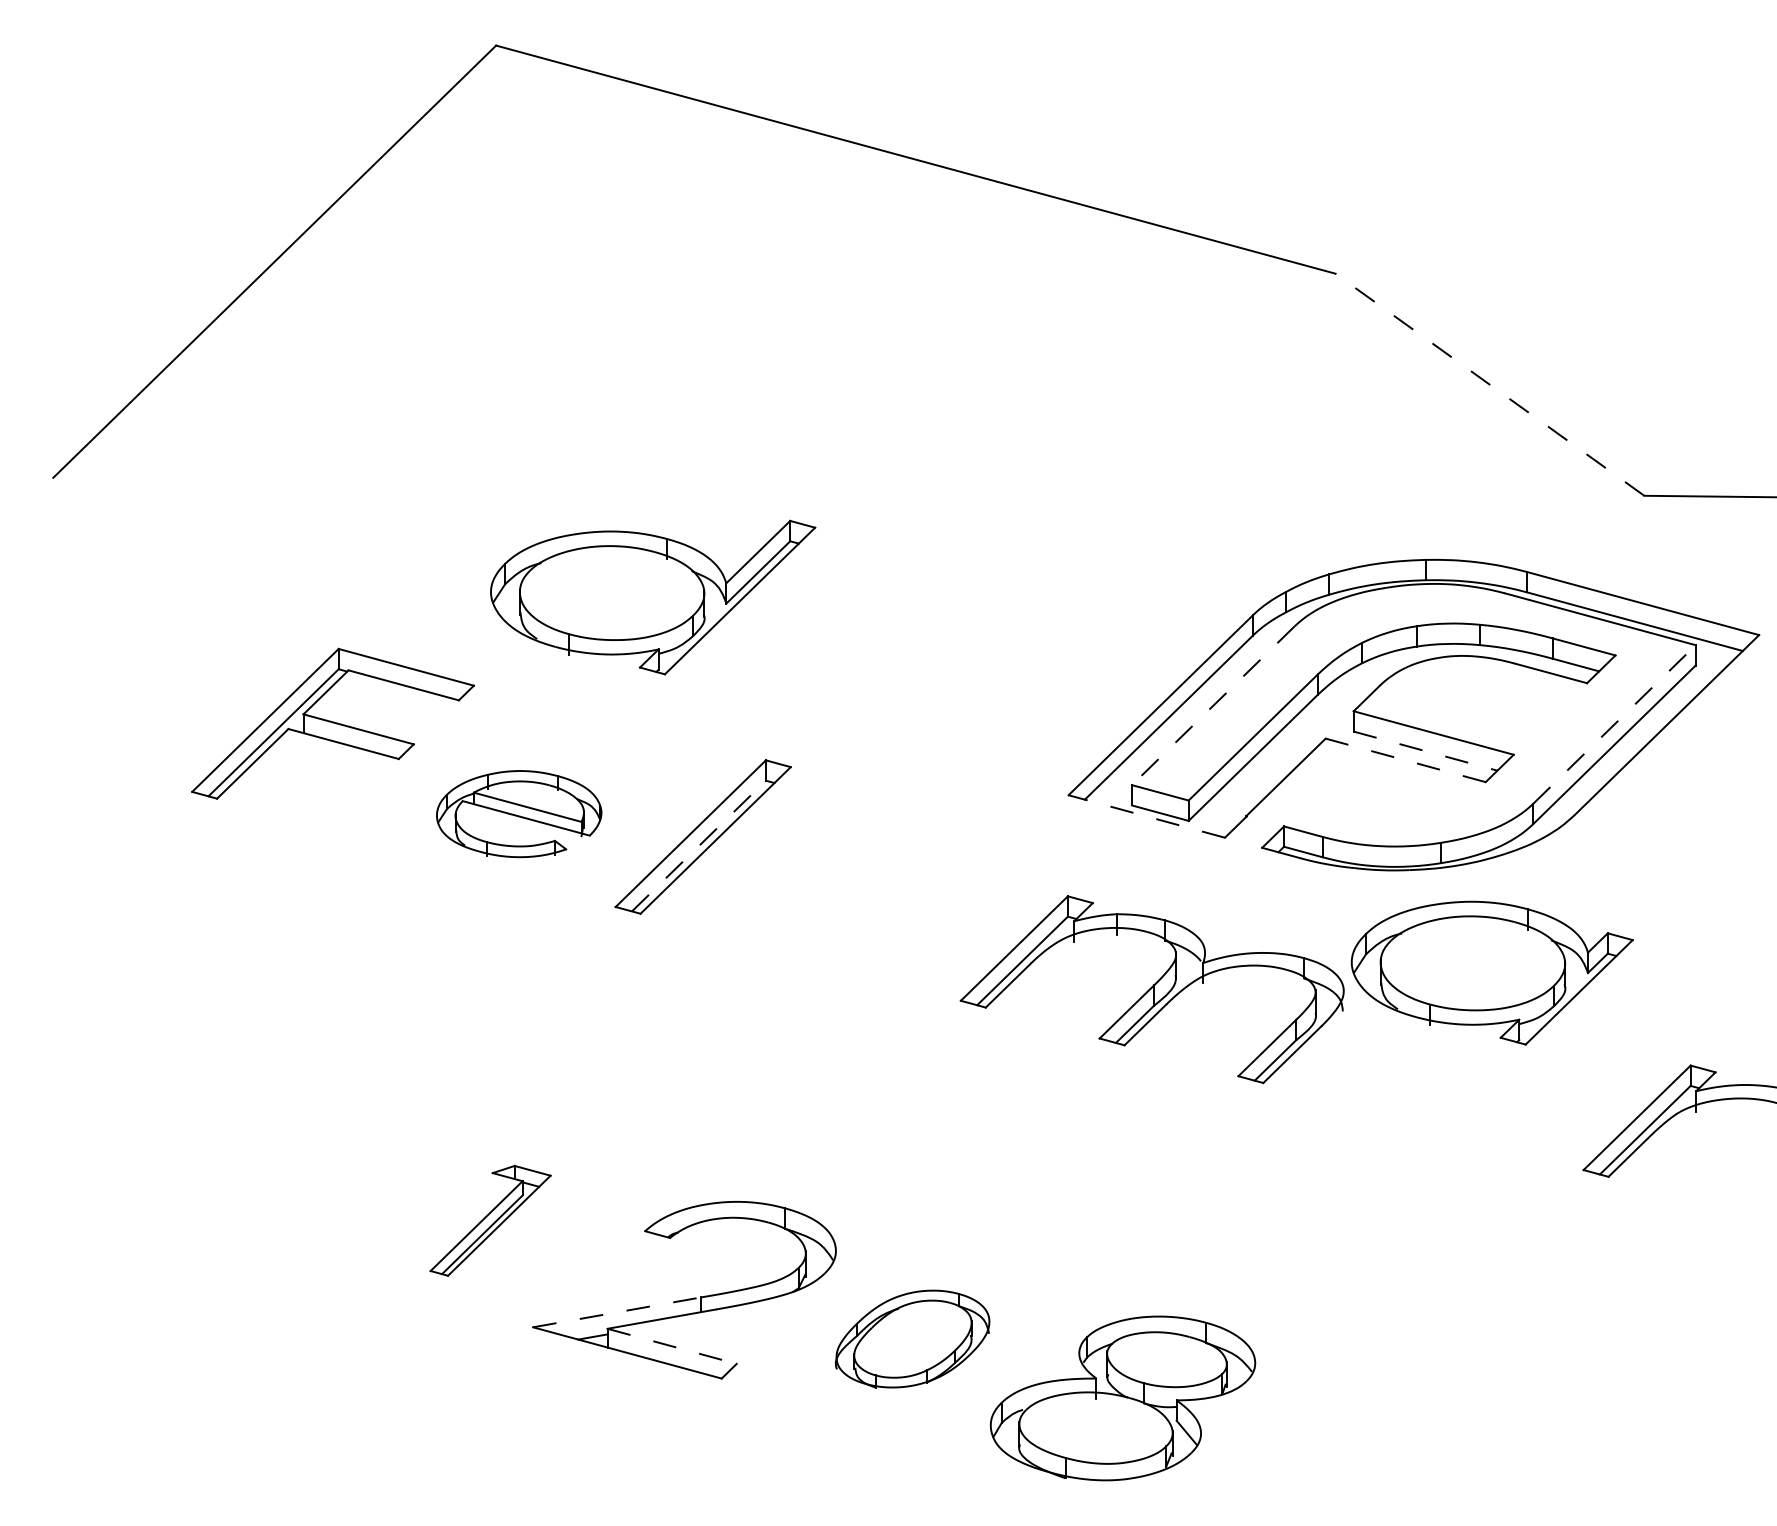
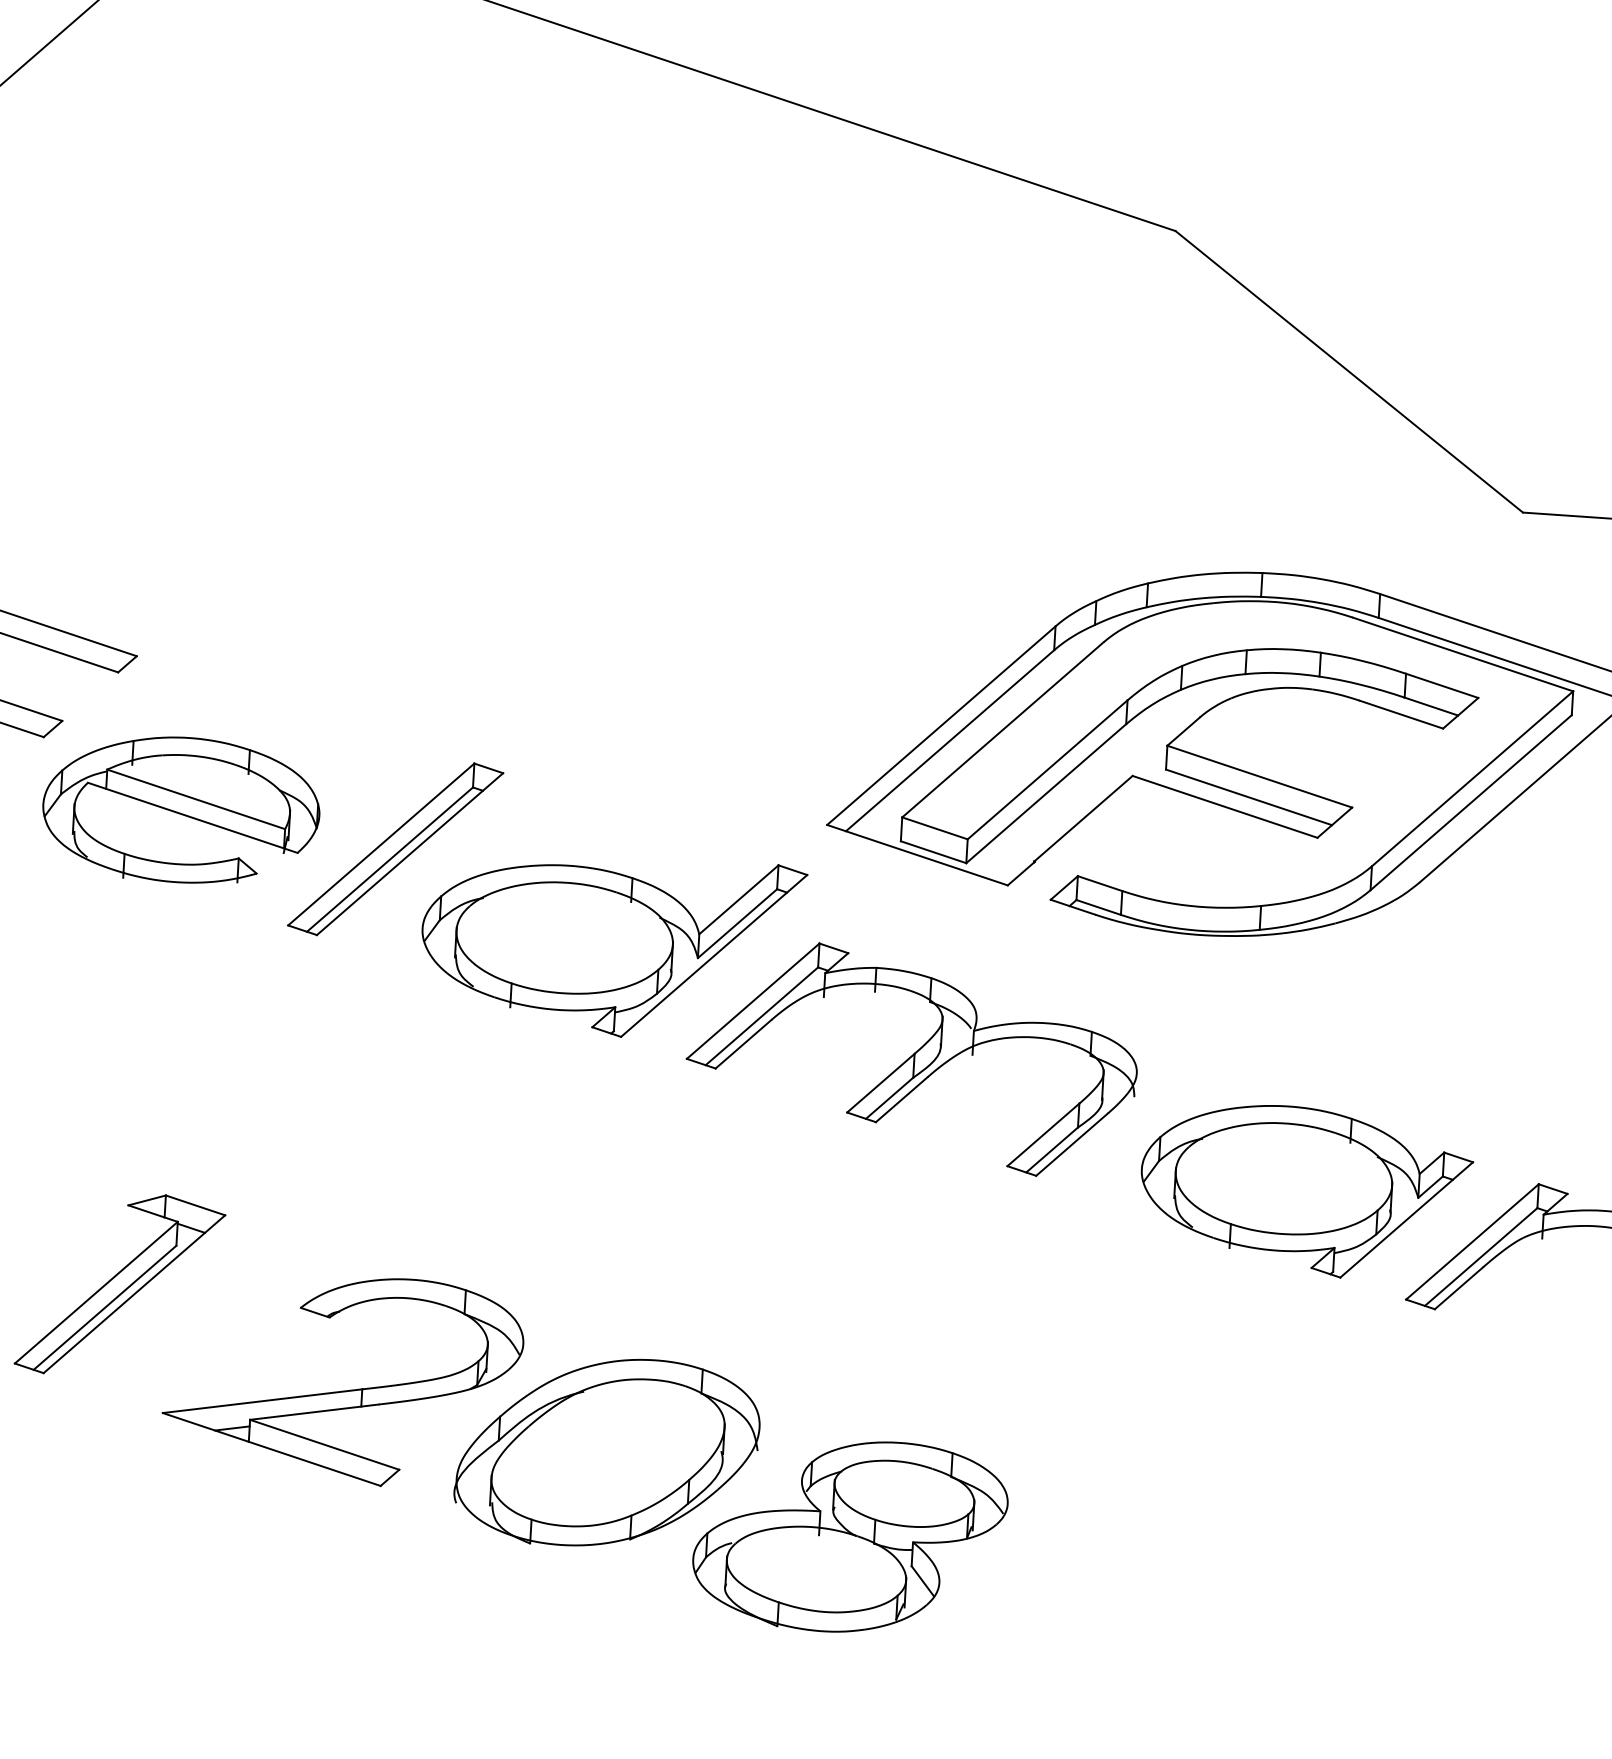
line: (1489, 384) -> (1348, 371), dashed -> solid
part: (653, 597) -> (612, 945), moved
line: (1212, 706) -> (1002, 730), dashed -> solid
line: (1614, 724) -> (1472, 778), dashed -> solid
line: (1426, 751) -> (1250, 797), dashed -> solid
line: (1405, 760) -> (1224, 807), dashed -> solid
part: (518, 813) -> (180, 809), size x1.43
line: (1146, 816) -> (917, 855), dashed -> solid
line: (698, 846) -> (389, 860), dashed -> solid
part: (1491, 972) -> (1305, 1190), moved
part: (490, 1220) -> (120, 1284), size x1.43
line: (617, 1312) -> (262, 1401), dashed -> solid
part: (912, 1338) -> (607, 1451), size x1.67
line: (672, 1346) -> (325, 1445), dashed -> solid

